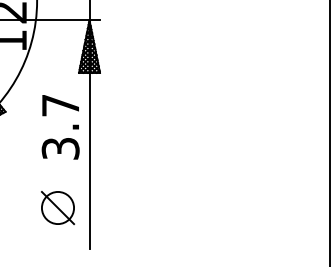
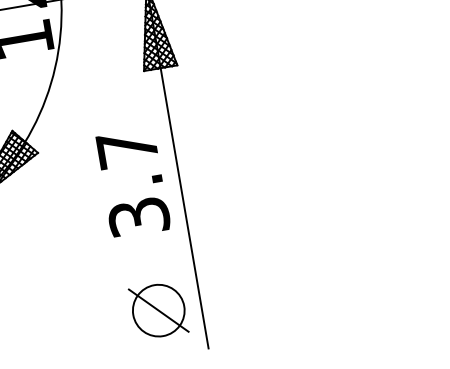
text: (60, 127) -> (132, 183), moved
part: (58, 208) -> (159, 311), moved

